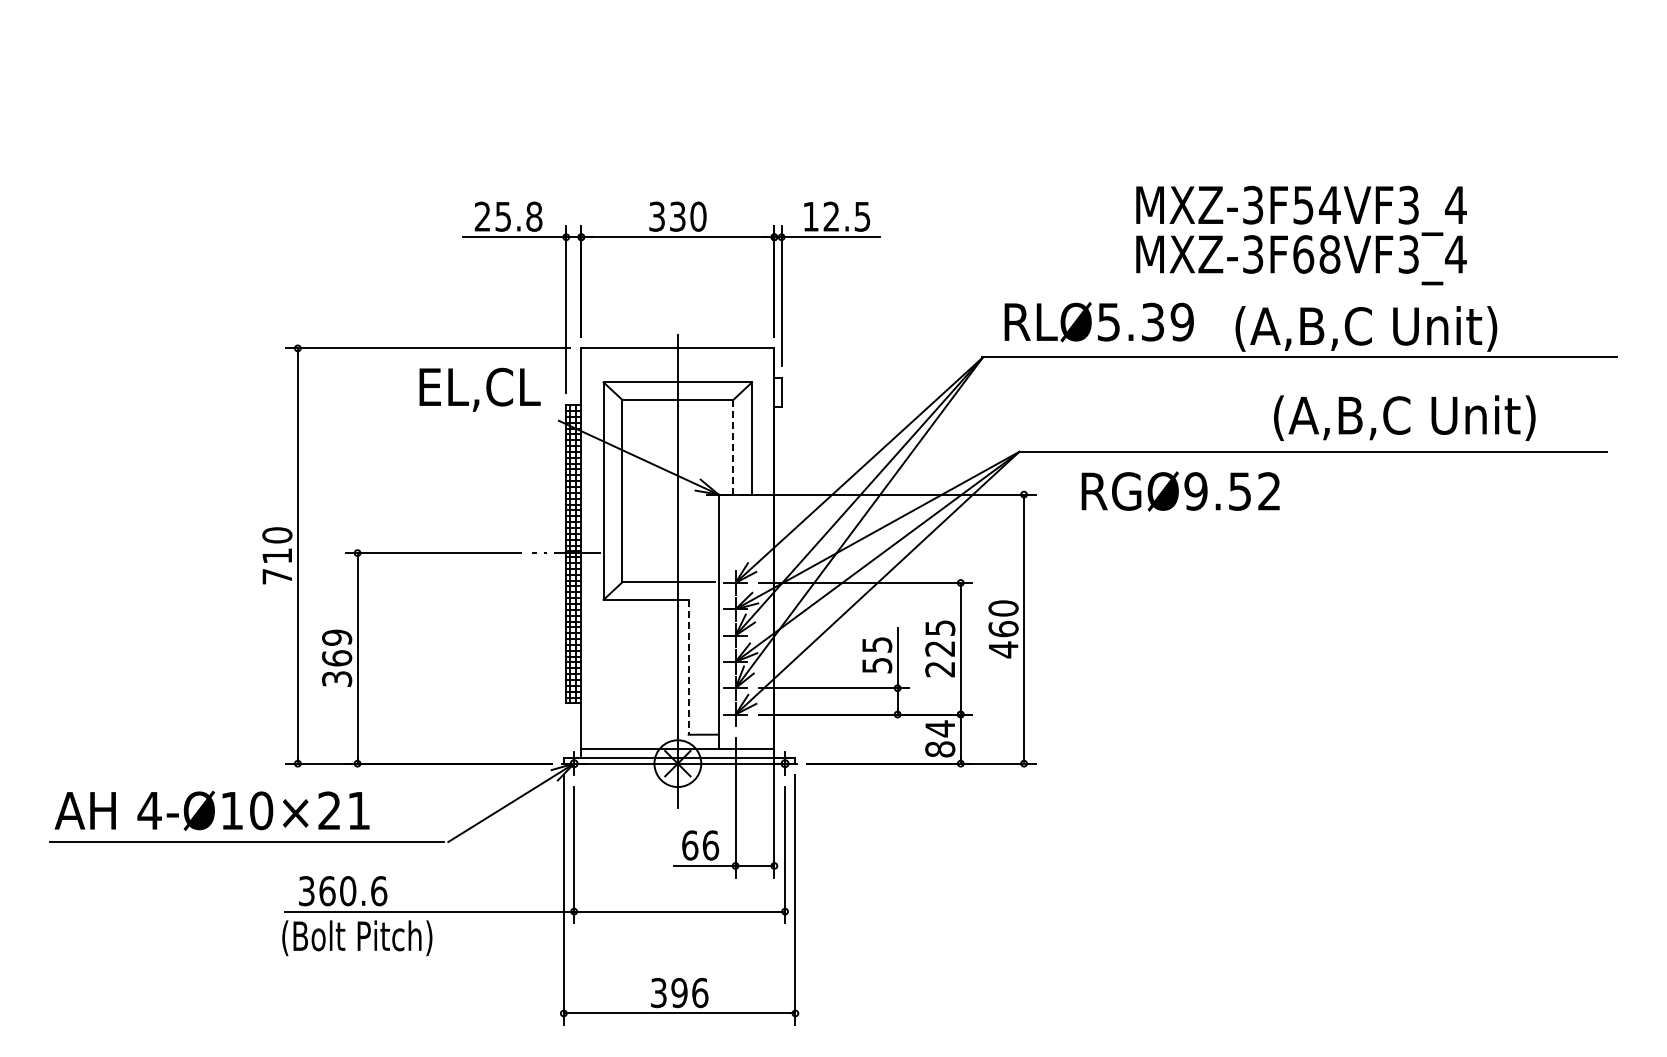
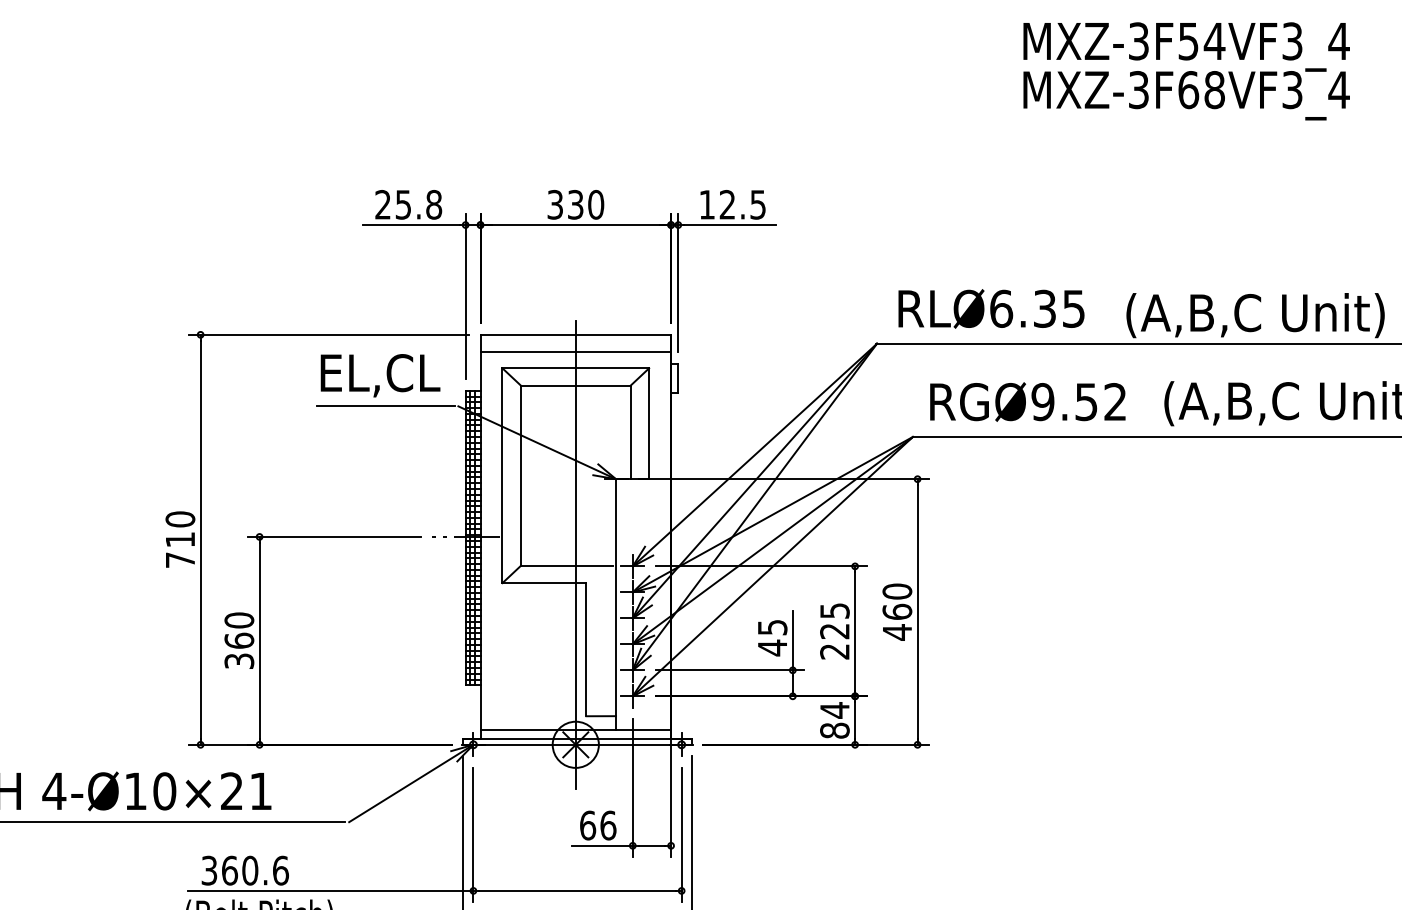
text: (1301, 235) -> (1186, 71), moved
text: (1145, 321) -> (1037, 308), RLØ5.39 -> RLØ6.35
line: (677, 365) -> (575, 351), added
line: (485, 420) -> (385, 406), added
line: (733, 446) -> (630, 431), dashed -> solid
text: (1180, 491) -> (1027, 402), moved
text: (337, 637) -> (239, 620), 369 -> 360
text: (877, 665) -> (772, 647), 55 -> 45
line: (688, 667) -> (586, 649), dashed -> solid

